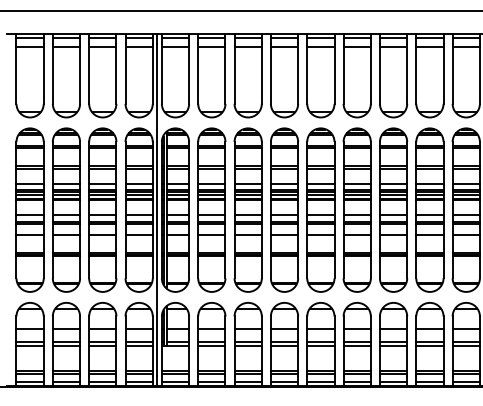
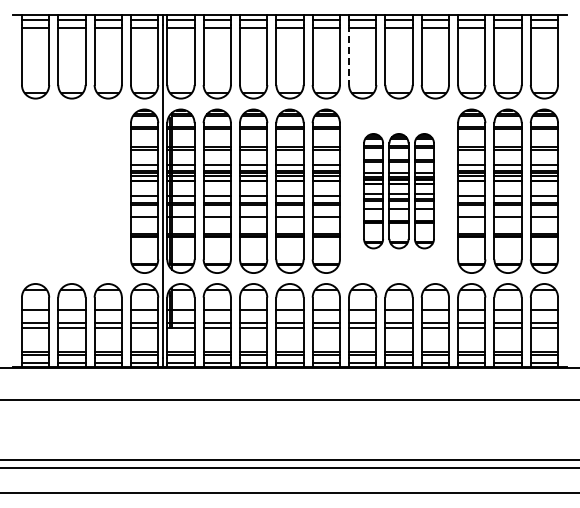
line: (344, 74) -> (349, 55), solid -> dashed
part: (66, 209) -> (71, 190), removed
part: (393, 209) -> (398, 190), size x0.7

